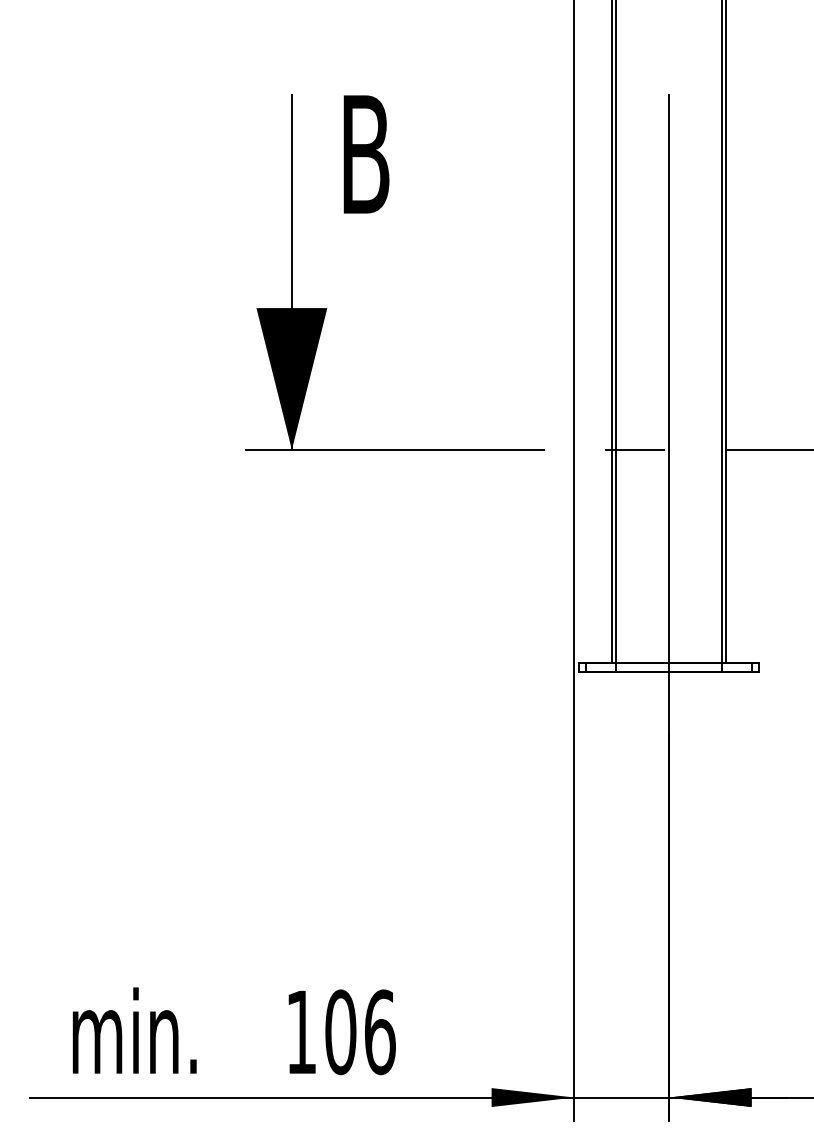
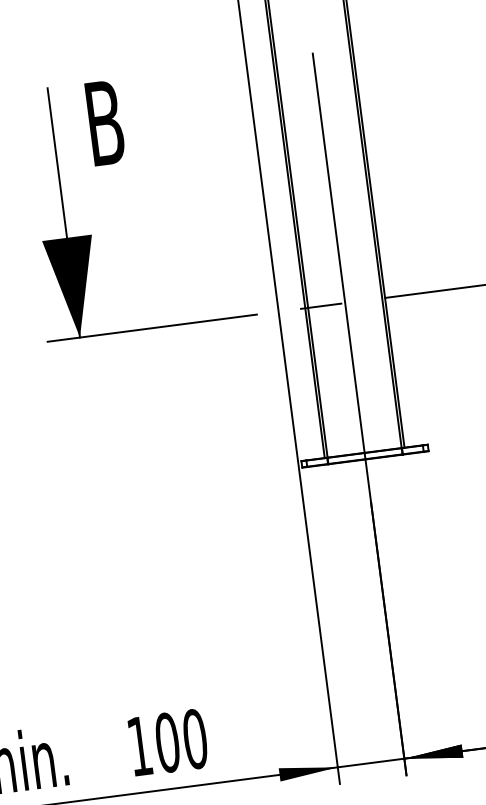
text: (379, 1032) -> (194, 739), 106 -> 100

